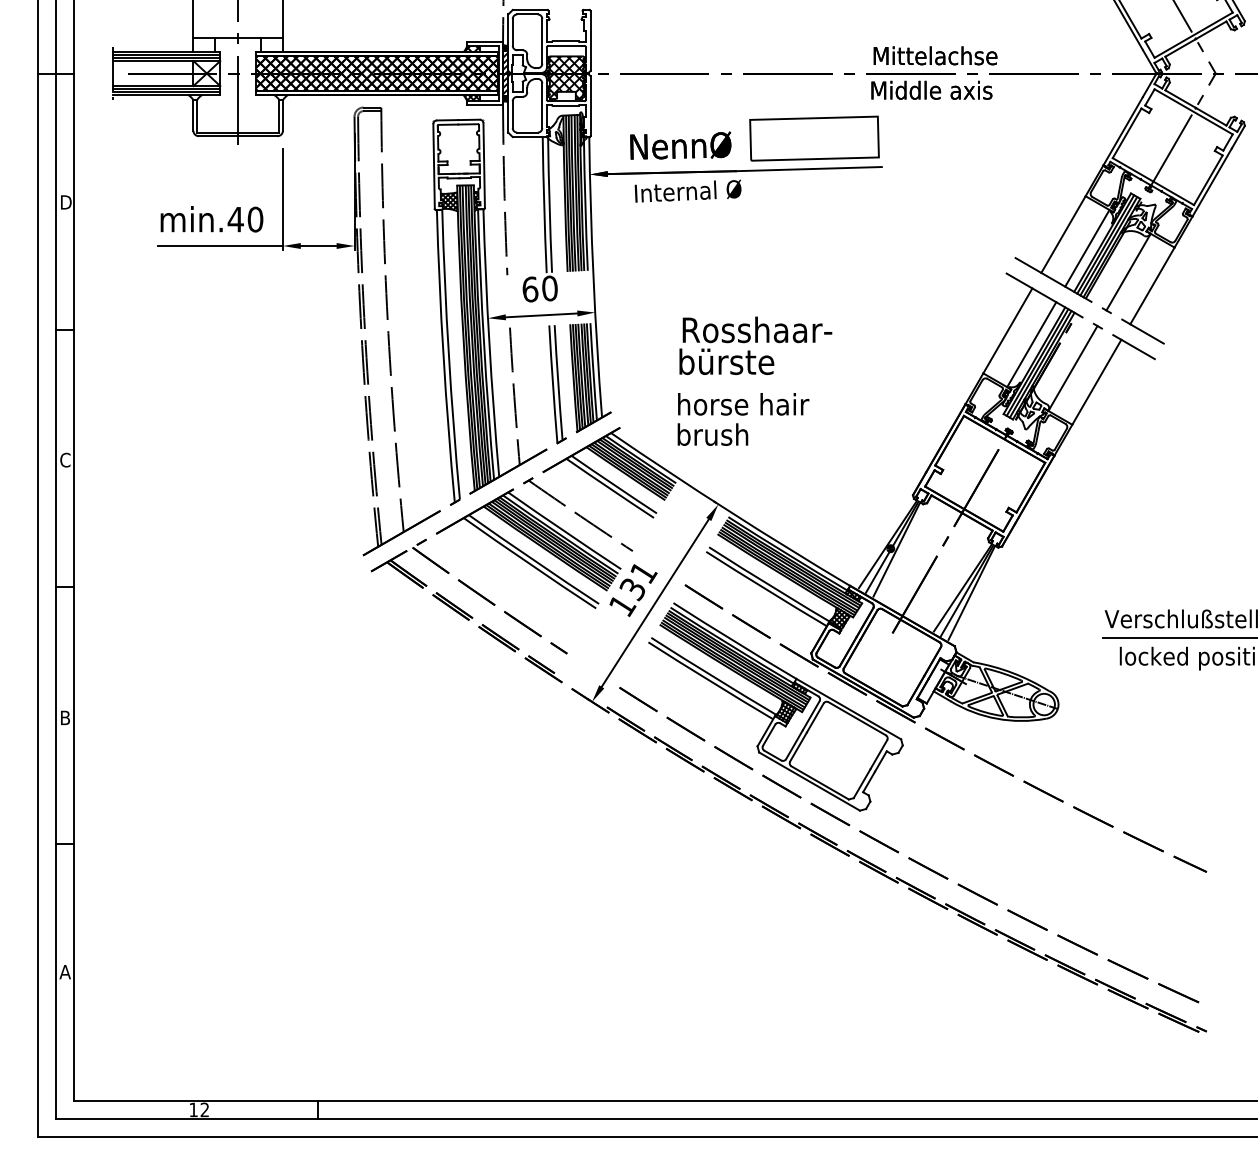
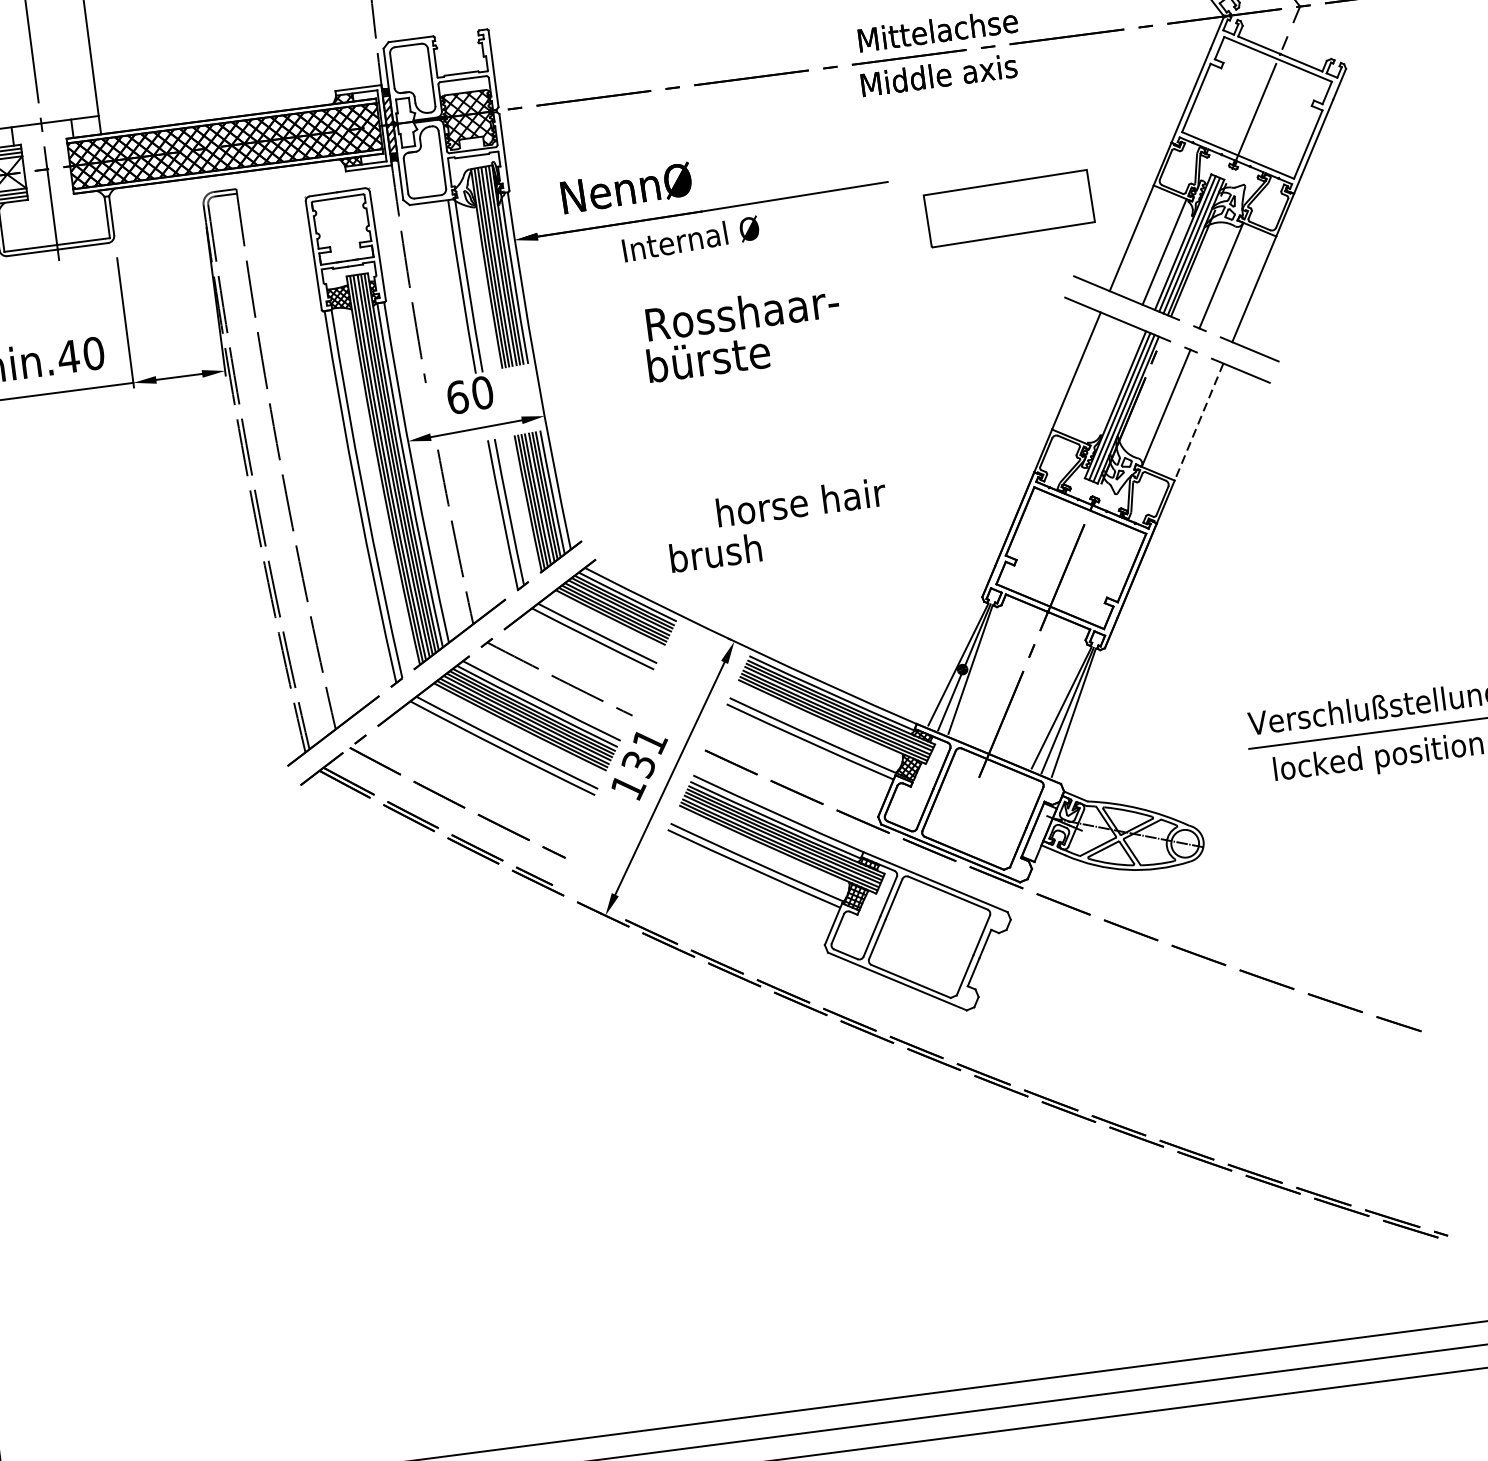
part: (814, 138) -> (1009, 208), moved
text: (687, 190) -> (689, 238), moved
line: (1031, 344) -> (1109, 384), removed
text: (755, 345) -> (742, 333), moved
line: (1096, 382) -> (1198, 422), solid -> dashed
text: (743, 404) -> (801, 502), moved
part: (899, 851) -> (1024, 1056), removed

